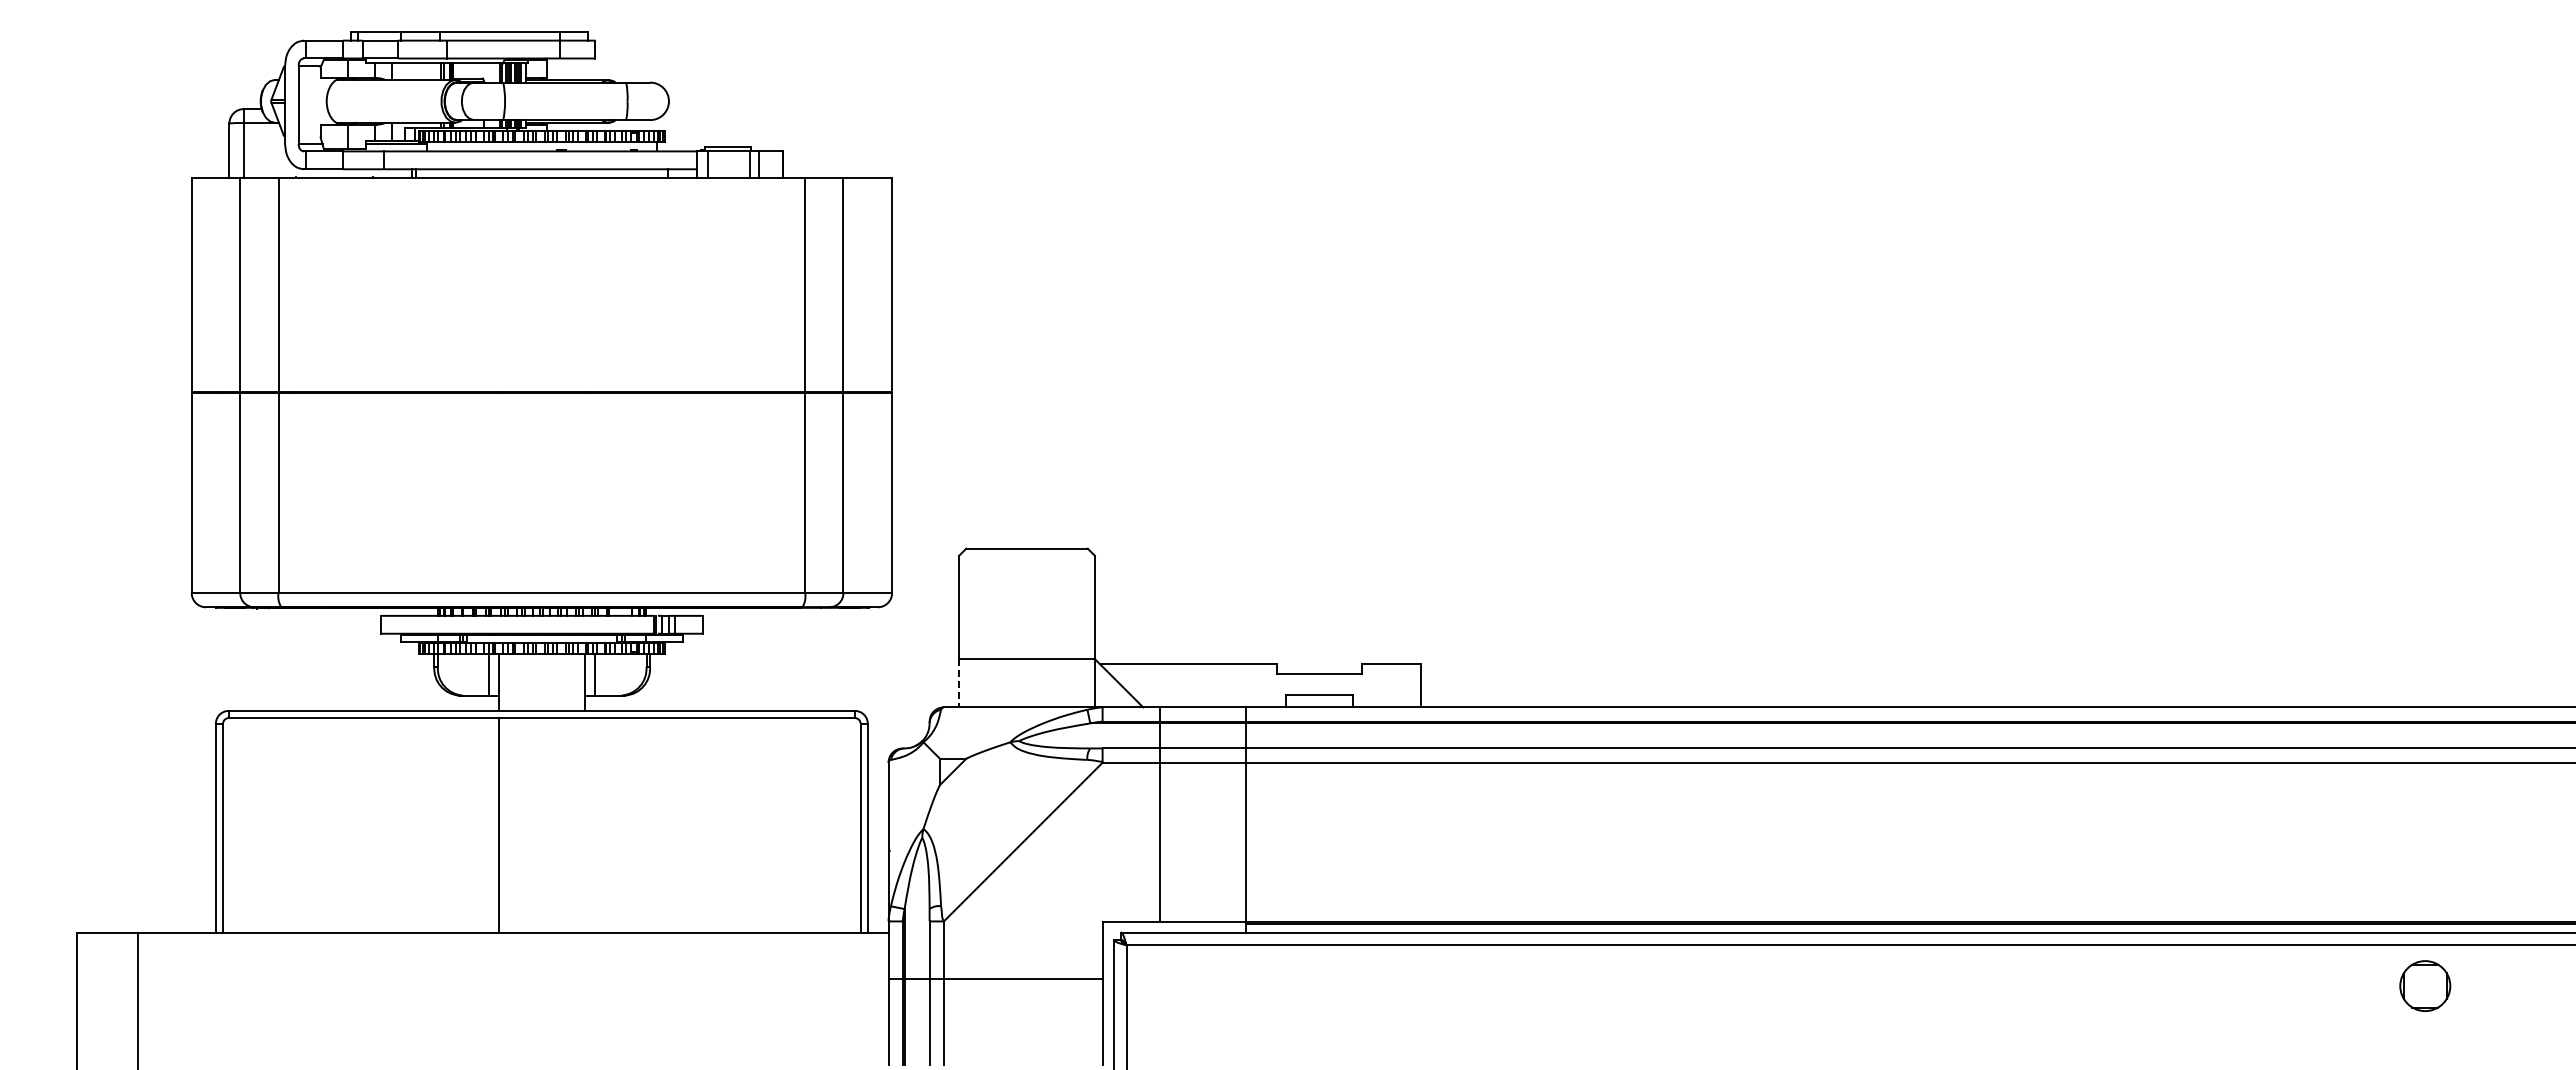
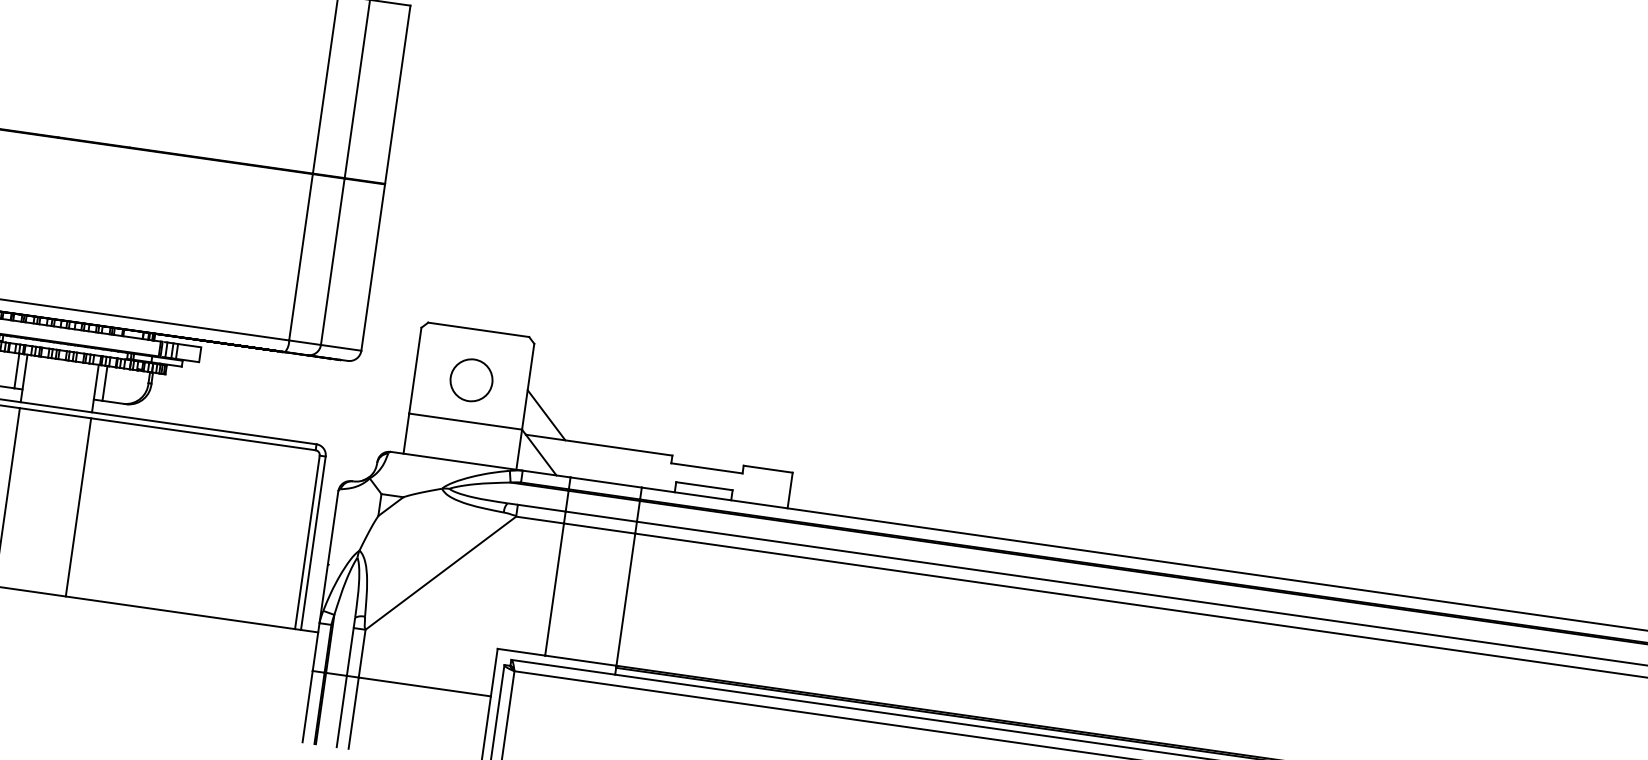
circle: (1026, 609) -> (471, 380), added
line: (1120, 637) -> (545, 414), added
line: (959, 683) -> (406, 433), dashed -> solid
line: (584, 825) -> (78, 507), added

